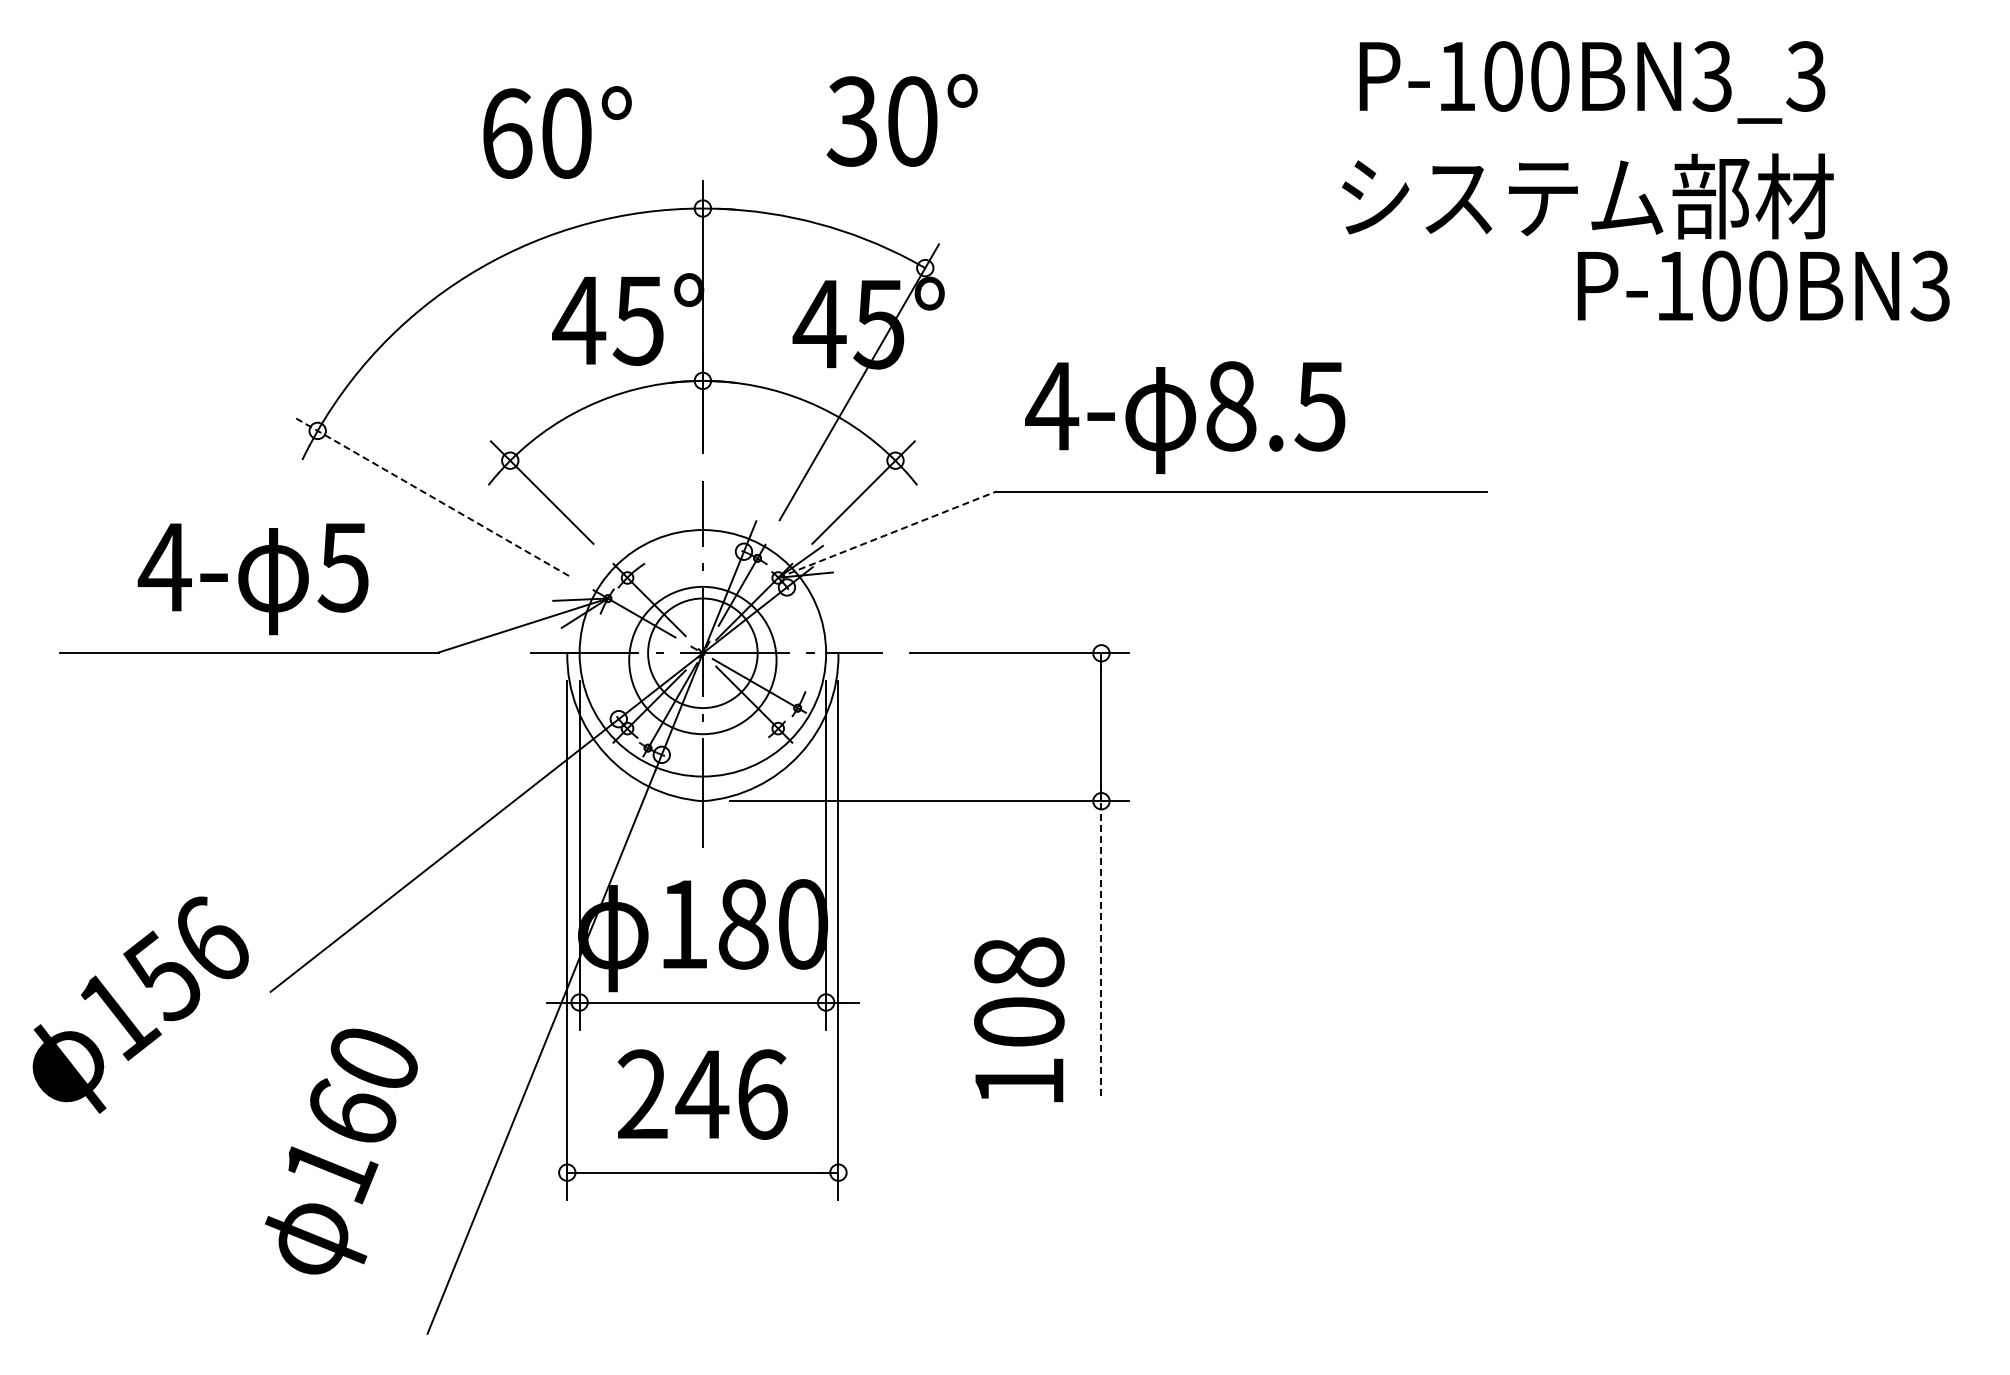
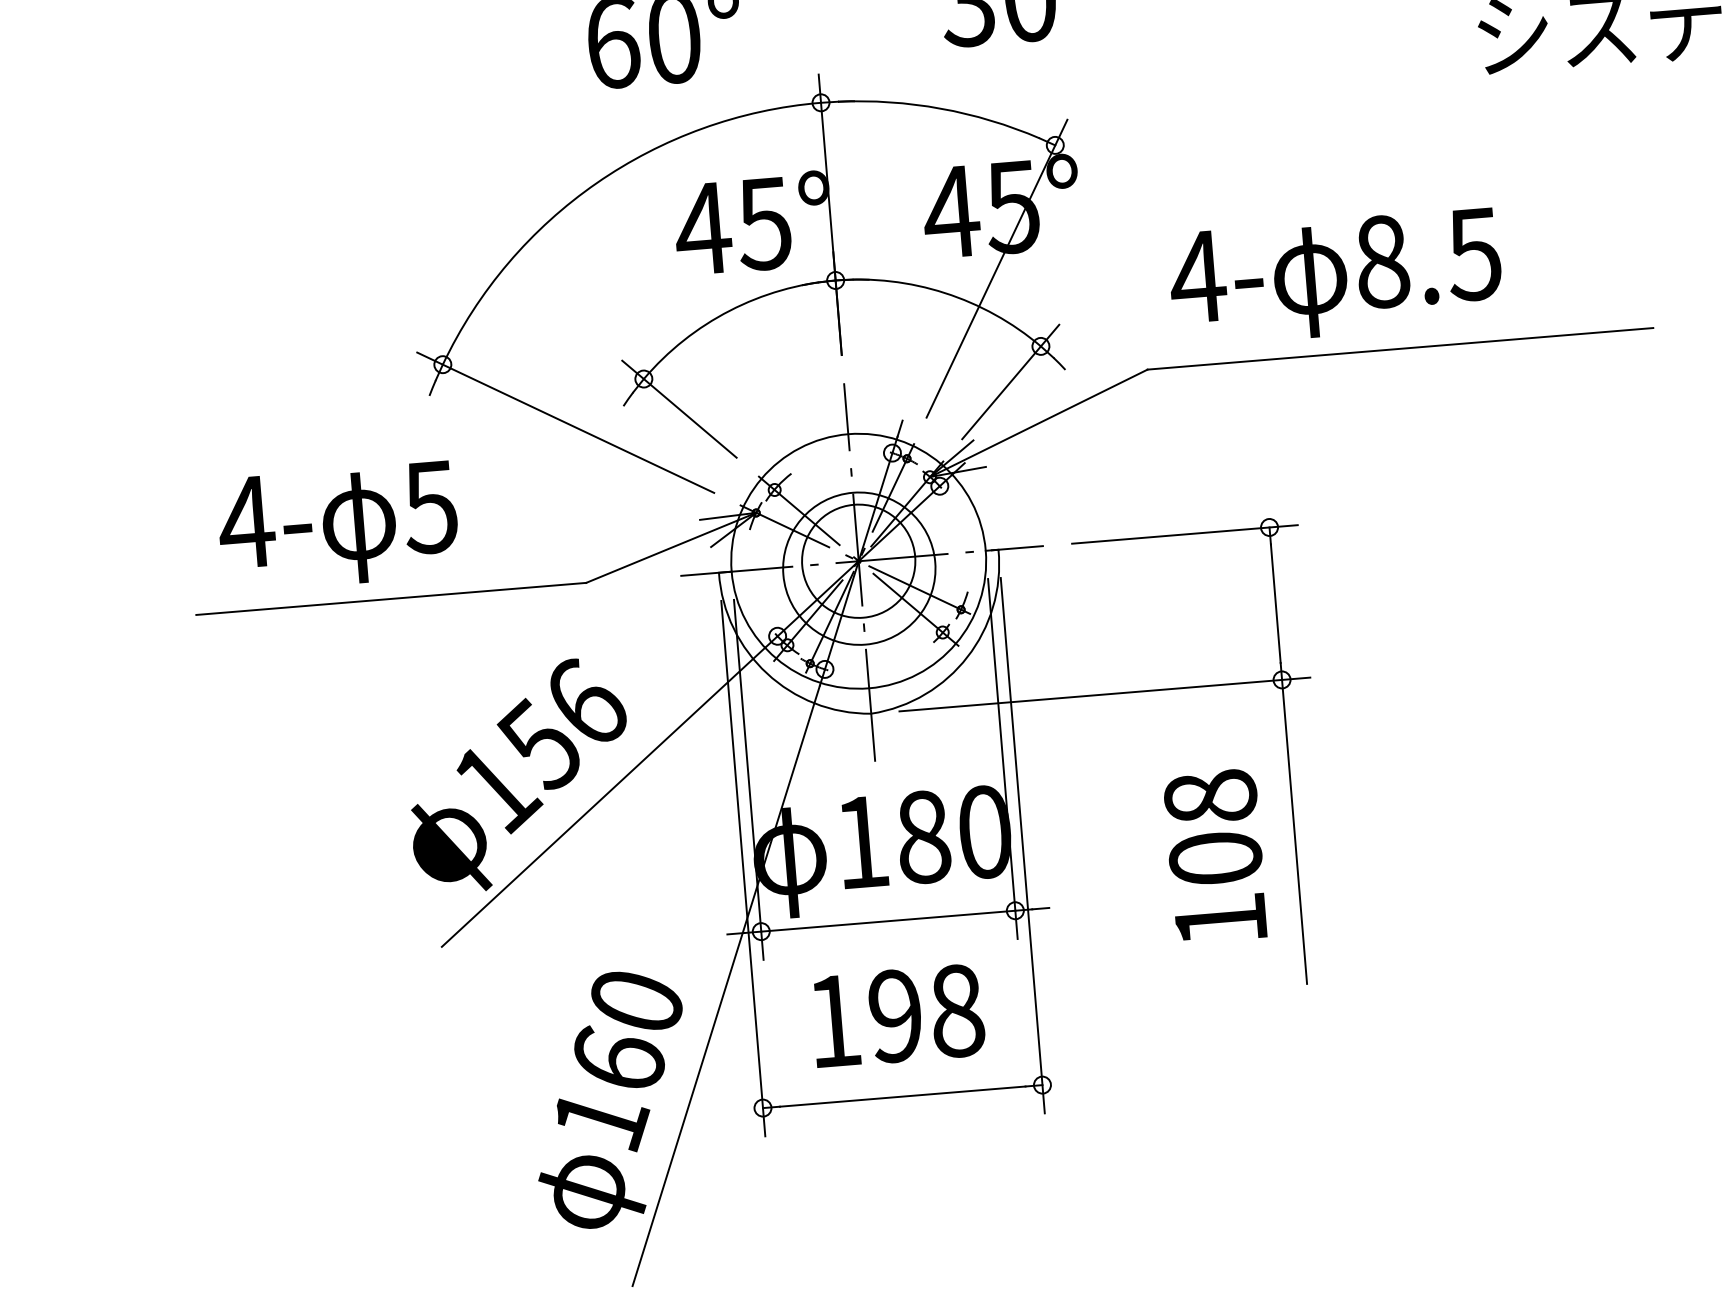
line: (431, 496) -> (565, 422), dashed -> solid
line: (887, 534) -> (1038, 423), dashed -> solid
text: (252, 579) -> (337, 527), moved
line: (1101, 948) -> (1294, 831), dashed -> solid
text: (140, 1004) -> (518, 775), moved
text: (1019, 1019) -> (1215, 855), moved
text: (702, 1094) -> (895, 1016), 246 -> 198
text: (341, 1151) -> (610, 1099), moved

